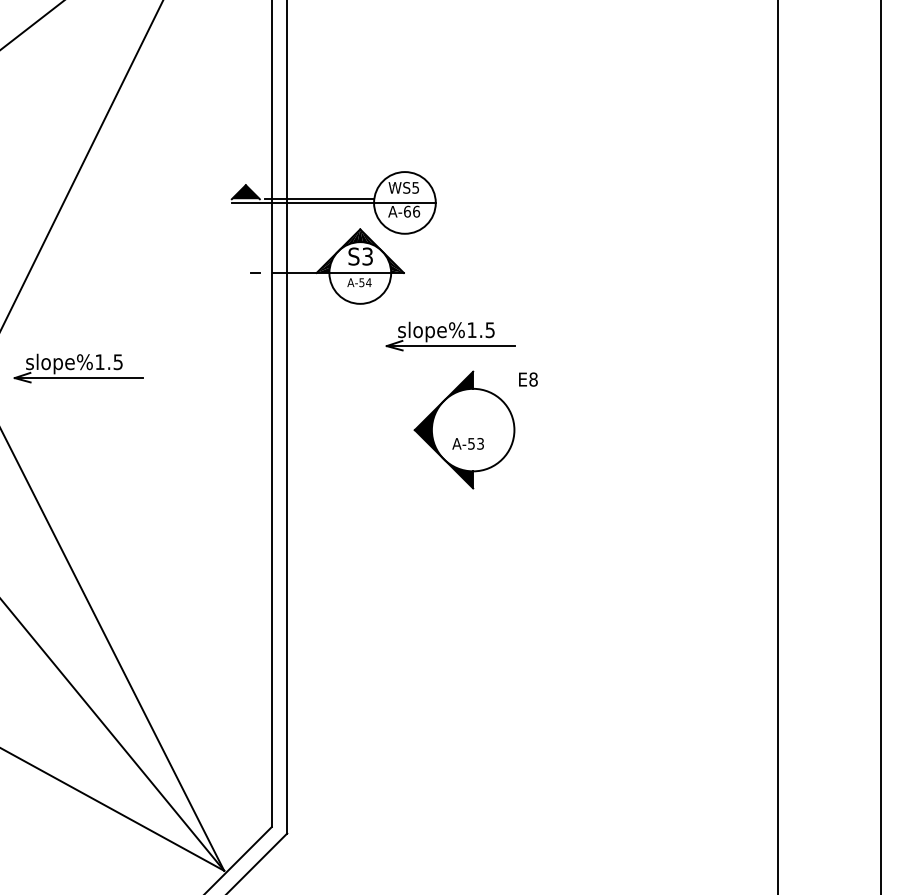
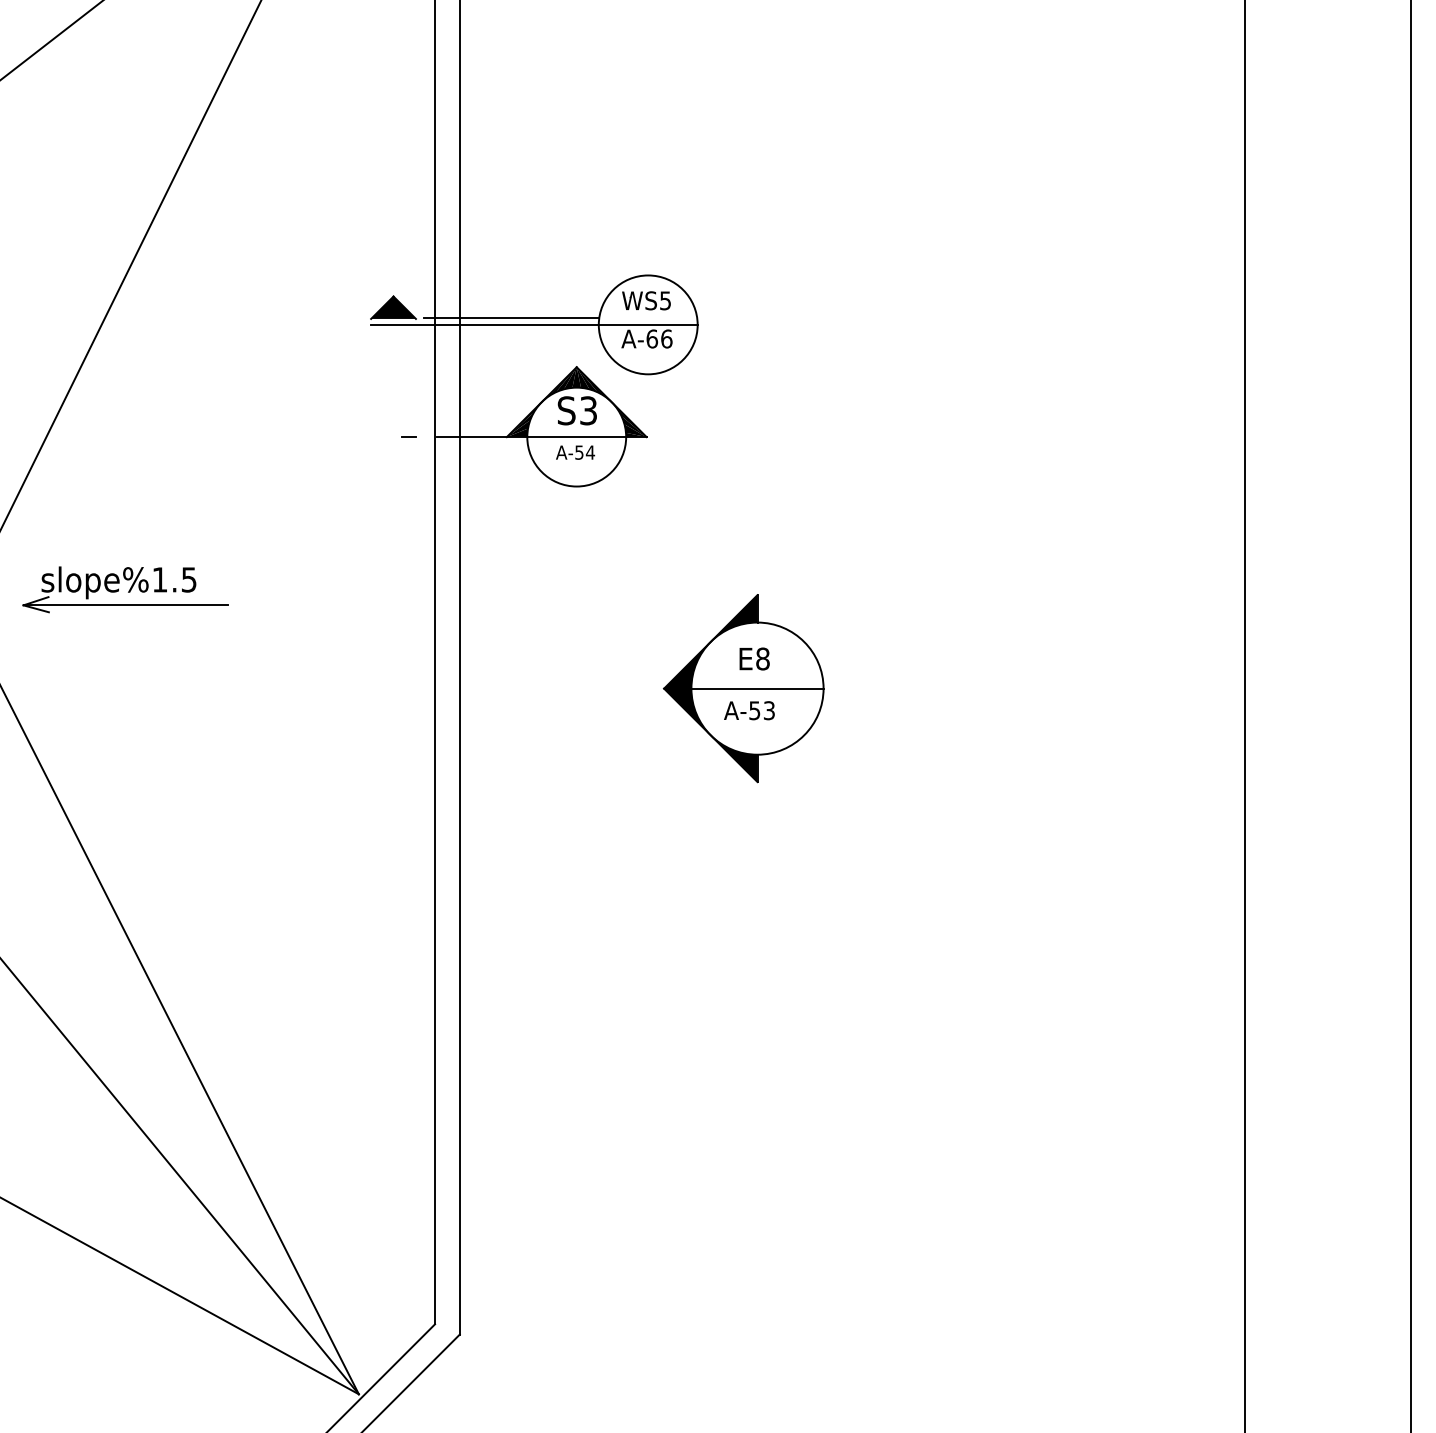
part: (450, 336) -> (721, 538), removed
text: (528, 379) -> (754, 658), moved
line: (472, 430) -> (756, 689), added

